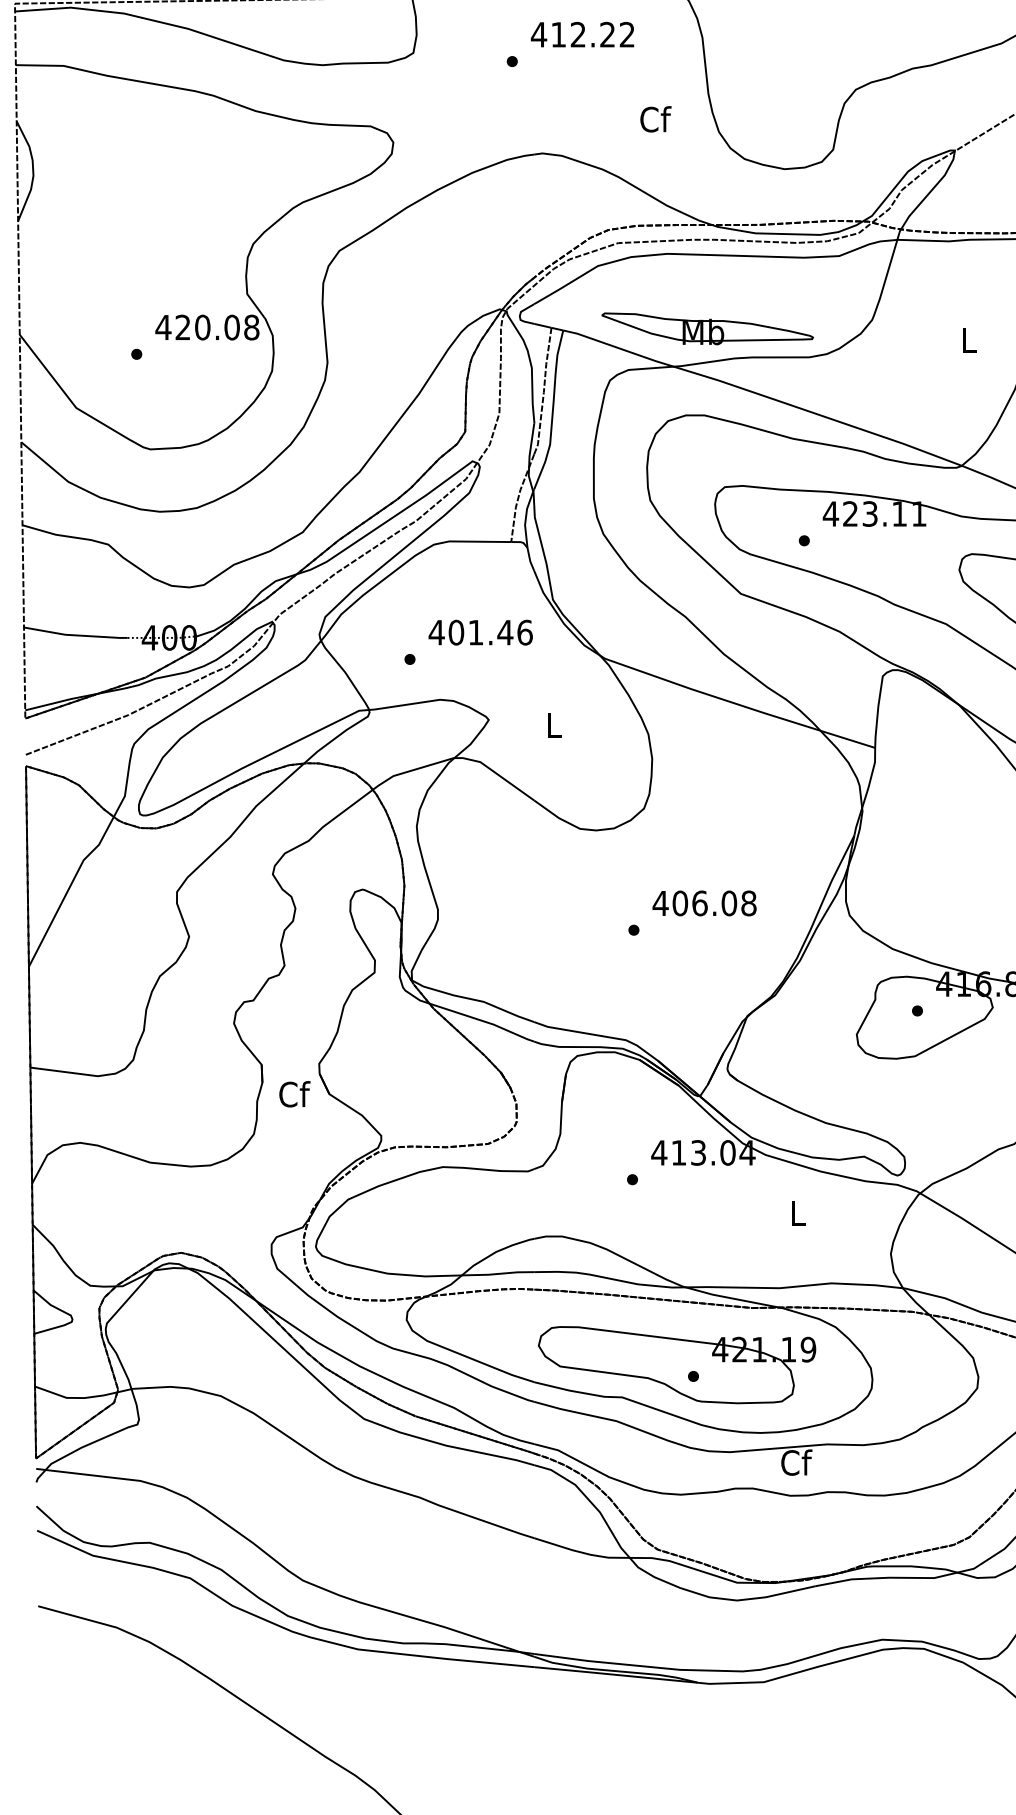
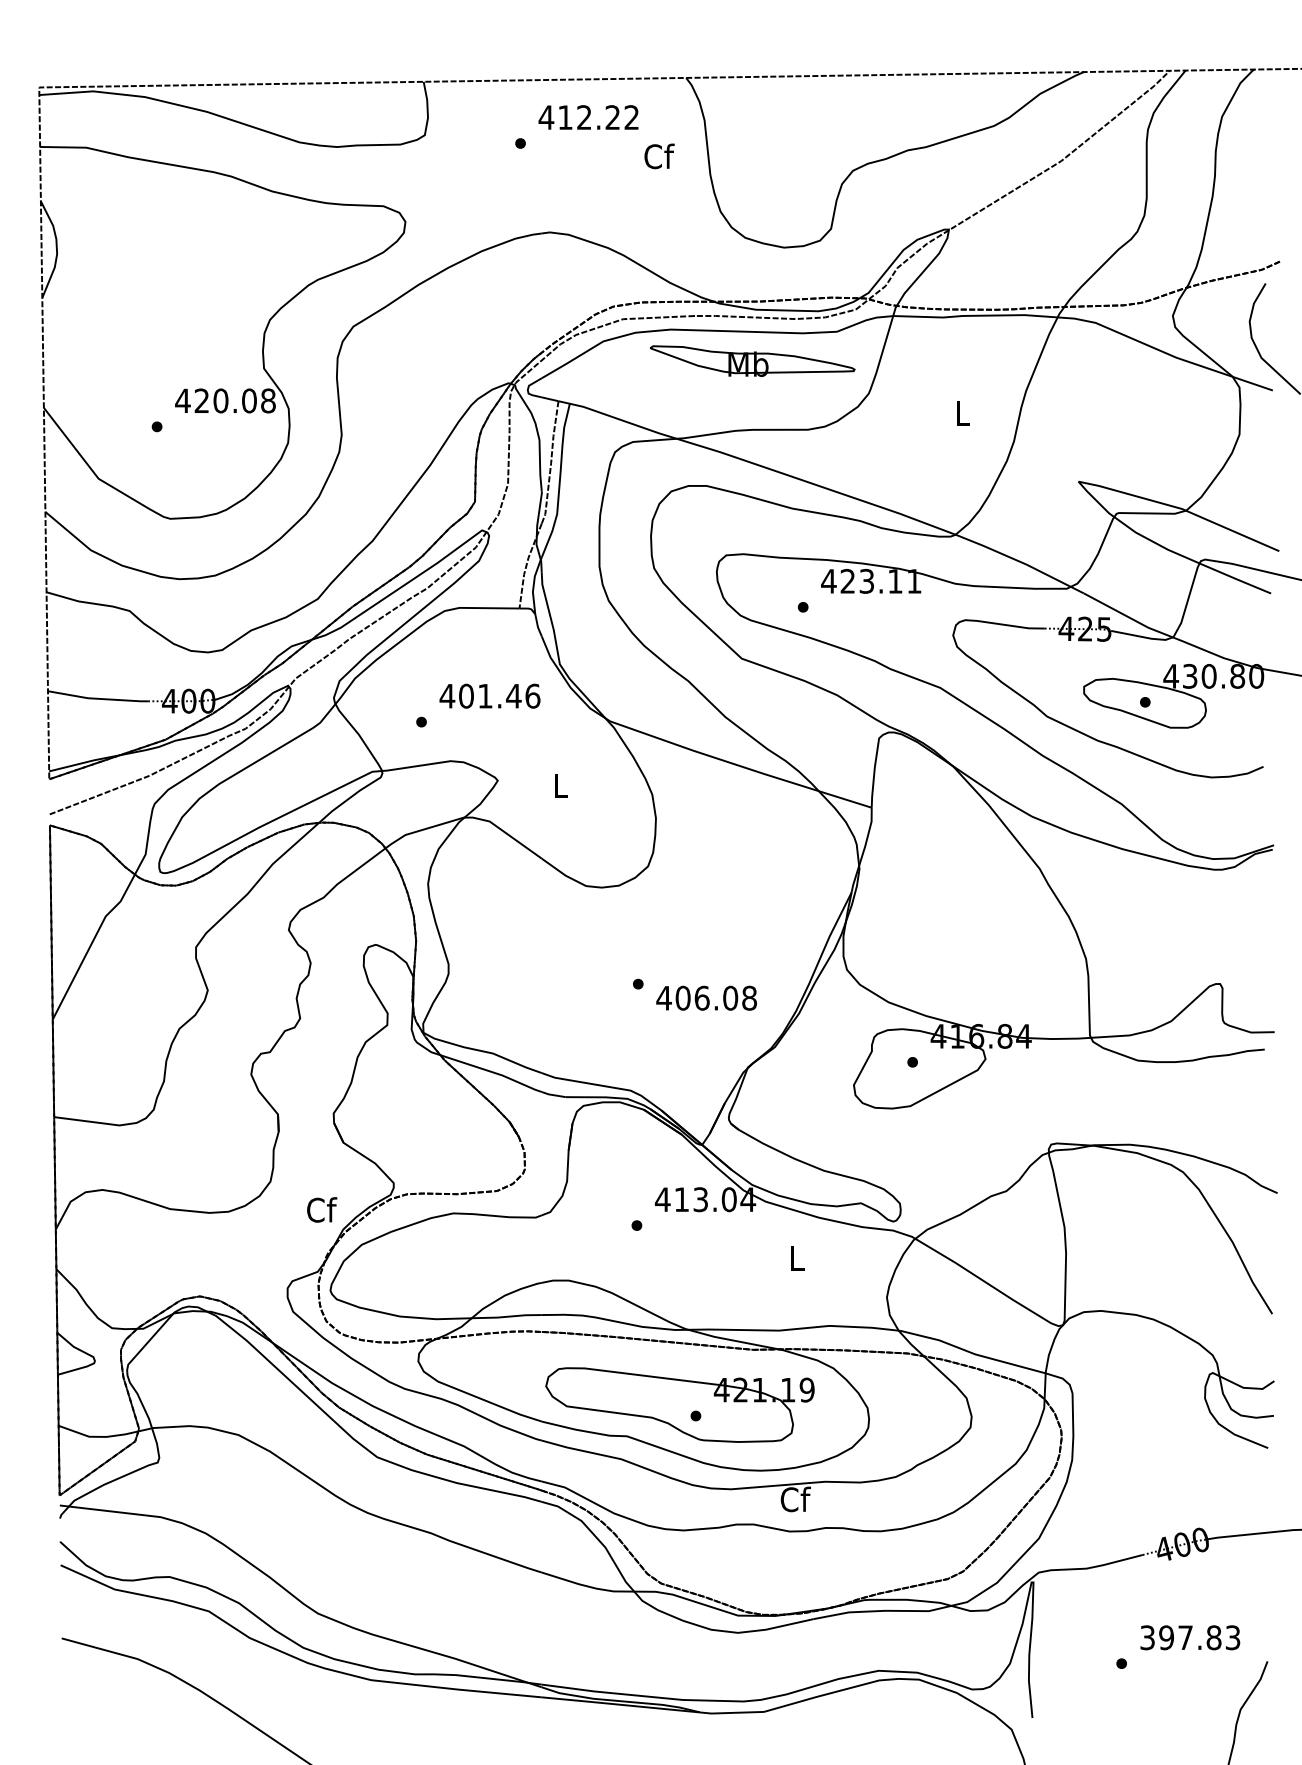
text: (655, 119) -> (659, 156), moved
part: (707, 328) -> (752, 360), moved
text: (704, 902) -> (706, 997), moved
text: (295, 1093) -> (322, 1209), moved

